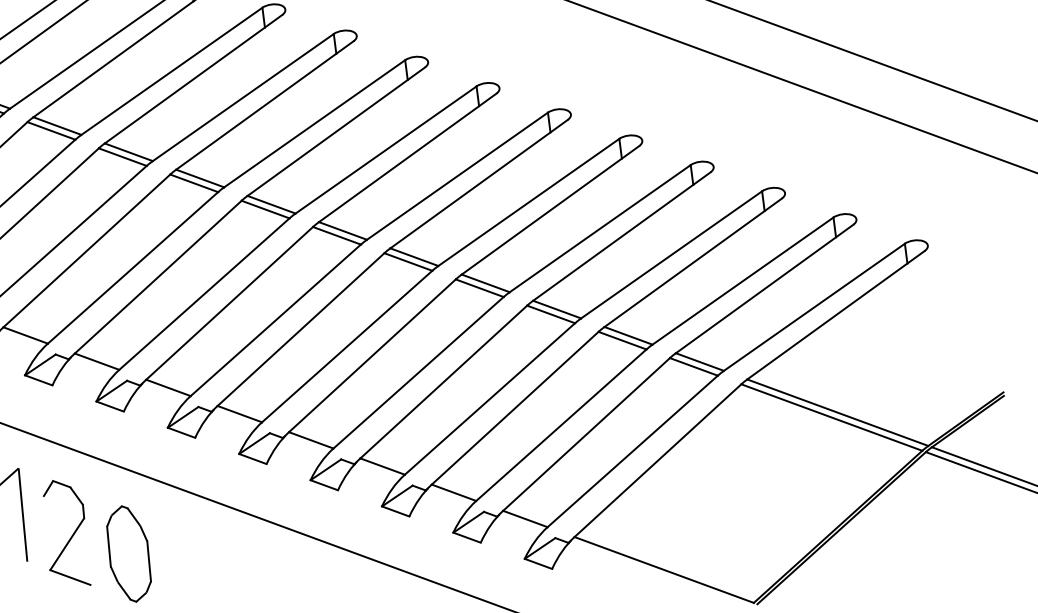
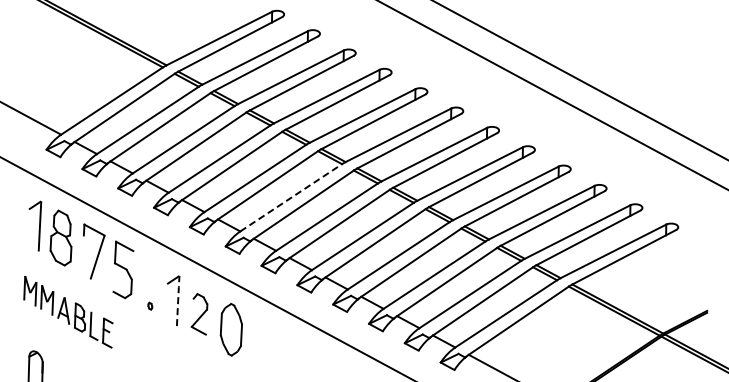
line: (204, 293) -> (291, 197), solid -> dashed
line: (23, 513) -> (178, 300), solid -> dashed
part: (65, 534) -> (199, 314), size x0.7

